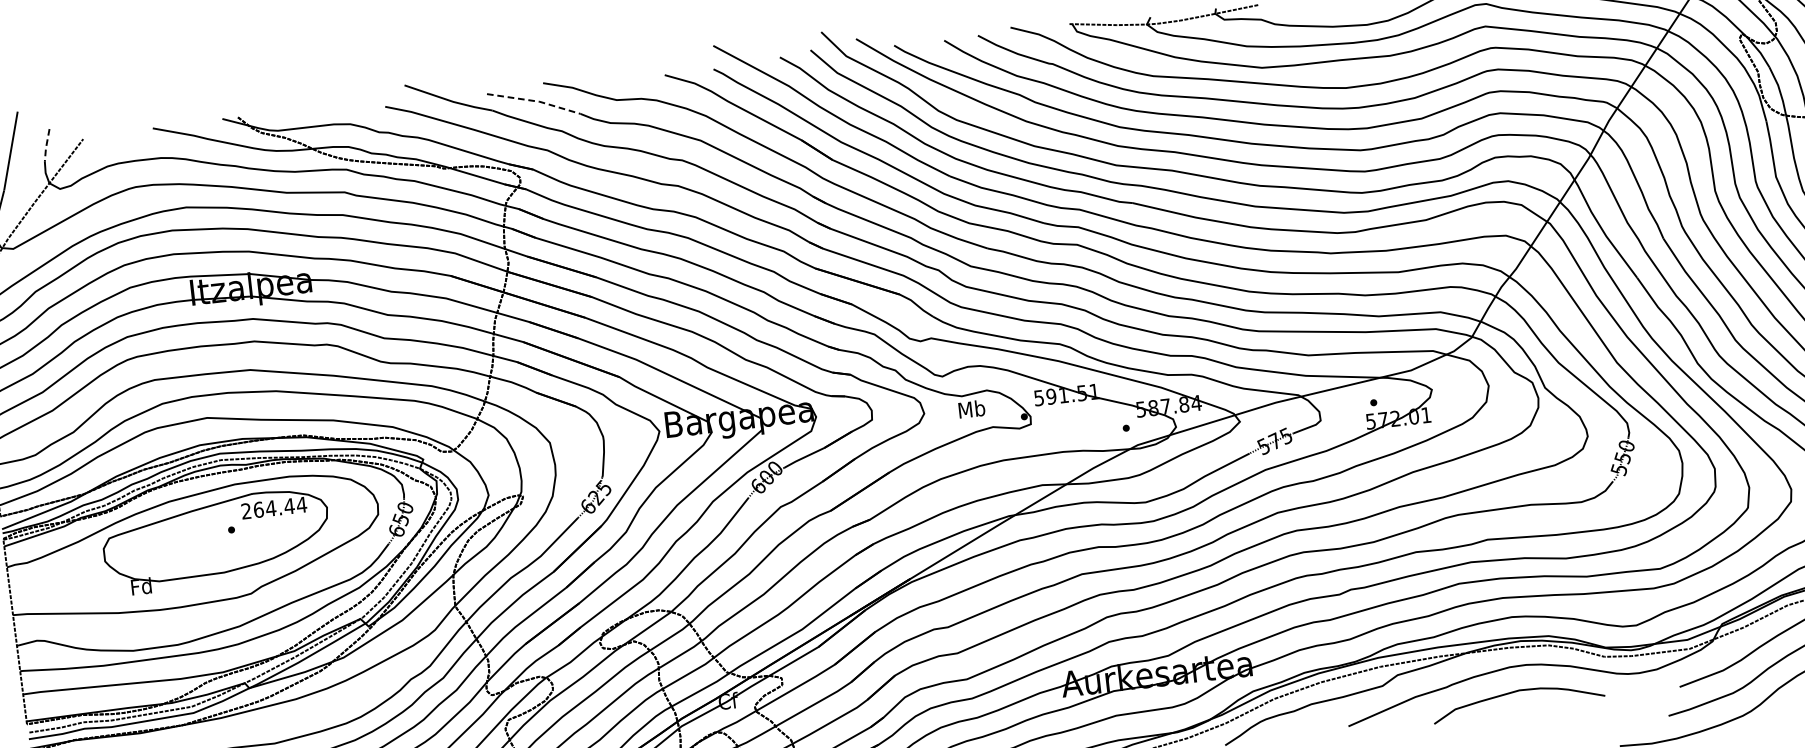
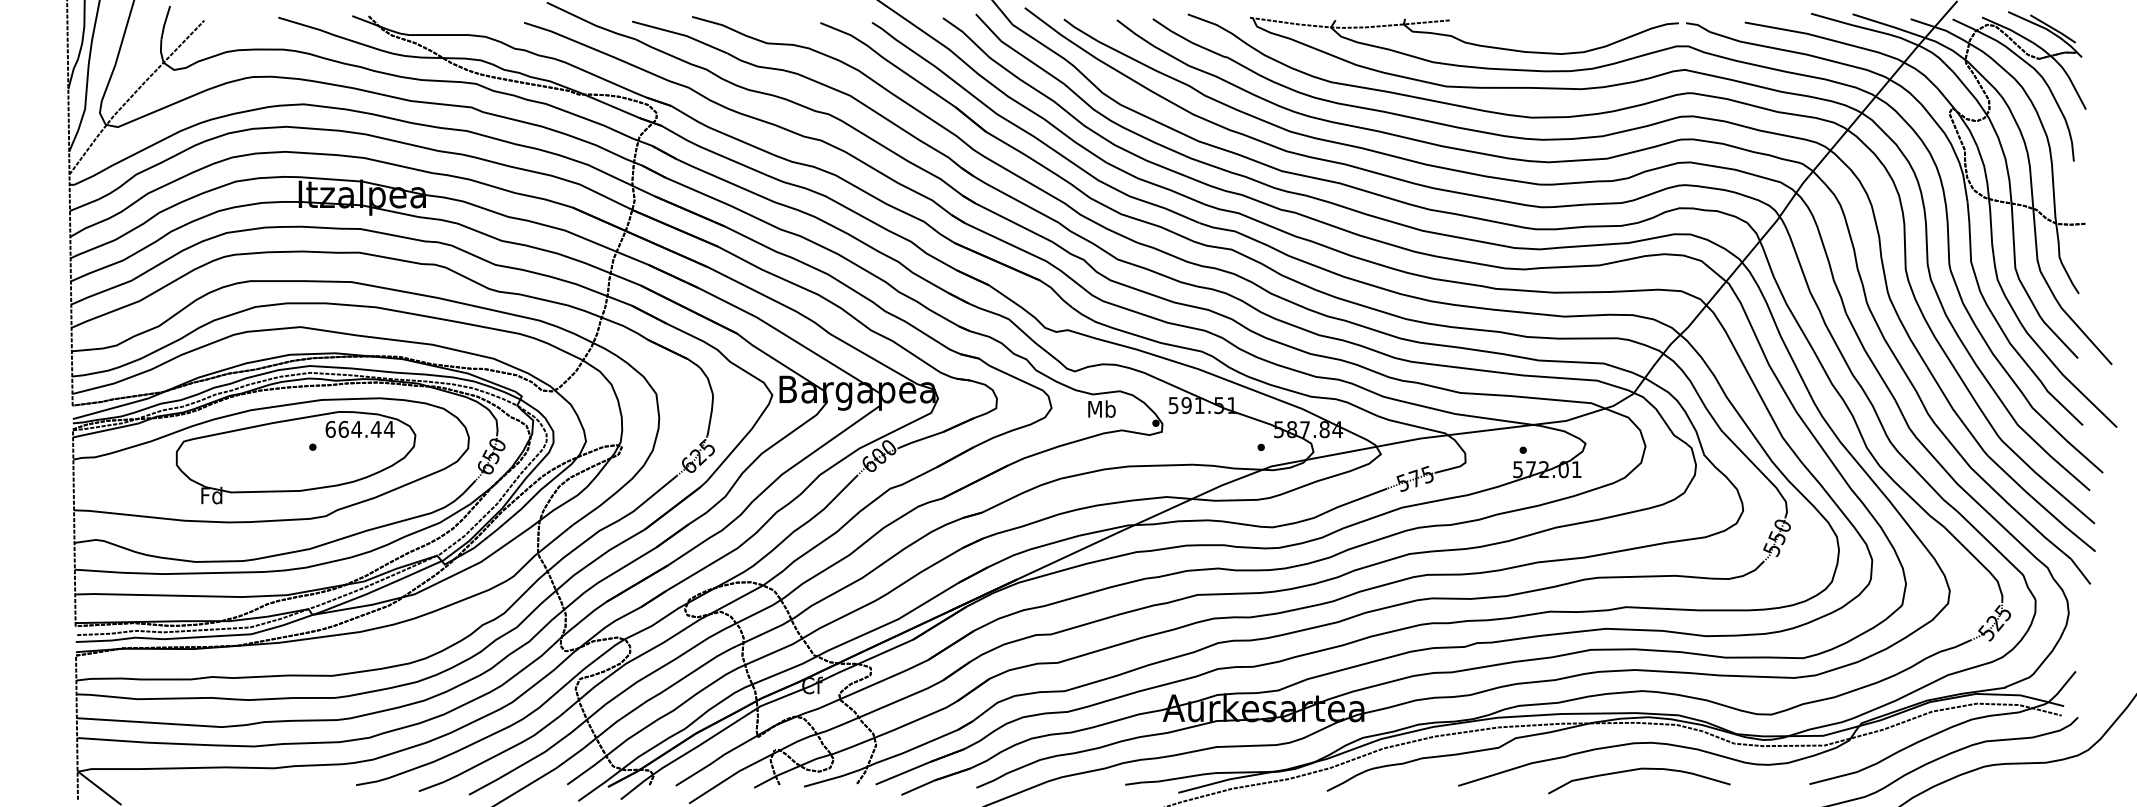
line: (534, 100) -> (681, 34), dashed -> solid
line: (46, 147) -> (164, 24), dashed -> solid
text: (246, 510) -> (330, 428), 264.44 -> 664.44

